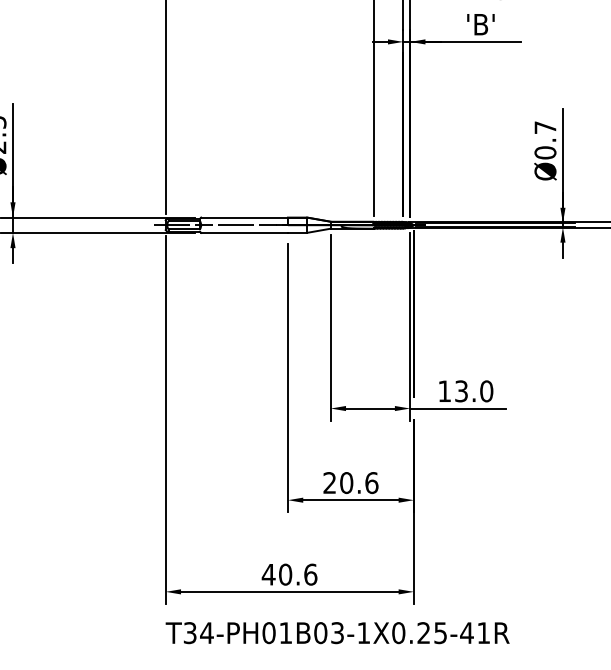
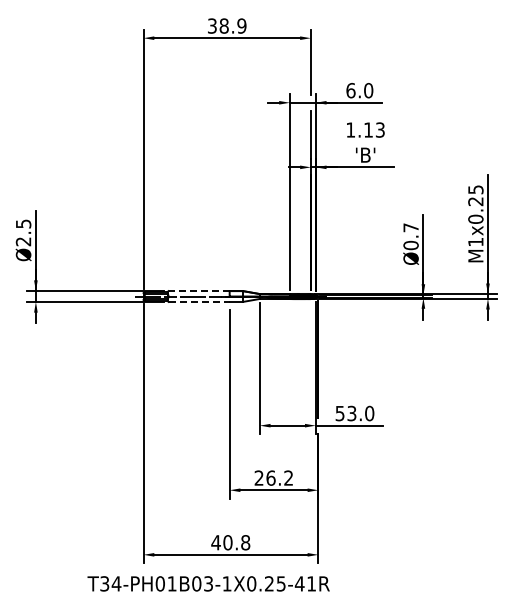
line: (245, 218) -> (199, 291), solid -> dashed
line: (245, 232) -> (199, 301), solid -> dashed
text: (443, 391) -> (339, 413), 13.0 -> 53.0
text: (358, 482) -> (279, 477), 20.6 -> 26.2
text: (310, 574) -> (245, 542), 40.6 -> 40.8
text: (337, 632) -> (208, 583), moved

